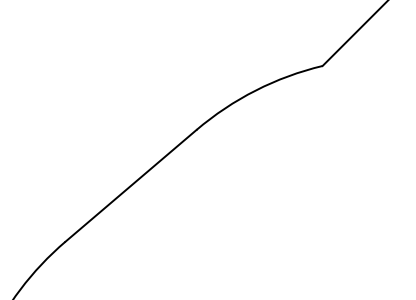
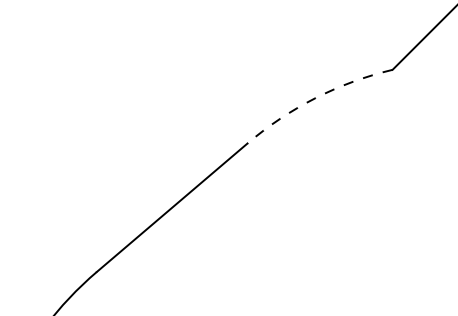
arc: (255, 90) -> (315, 98), solid -> dashed

